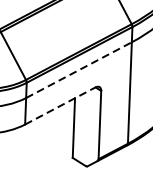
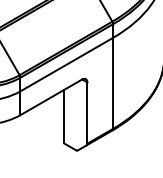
line: (78, 69) -> (66, 64), dashed -> solid
line: (60, 106) -> (51, 97), dashed -> solid

